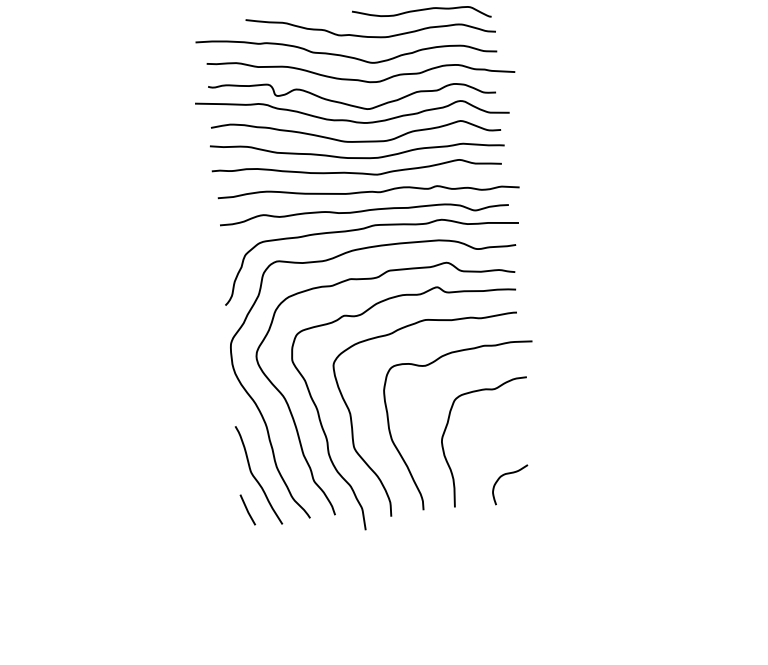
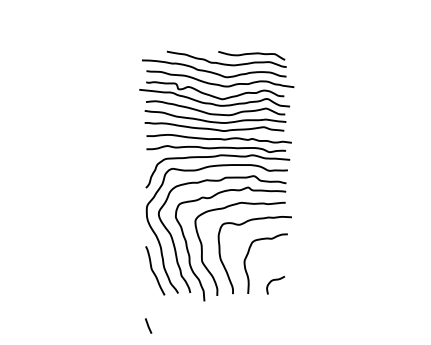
line: (247, 508) -> (148, 325), moved

